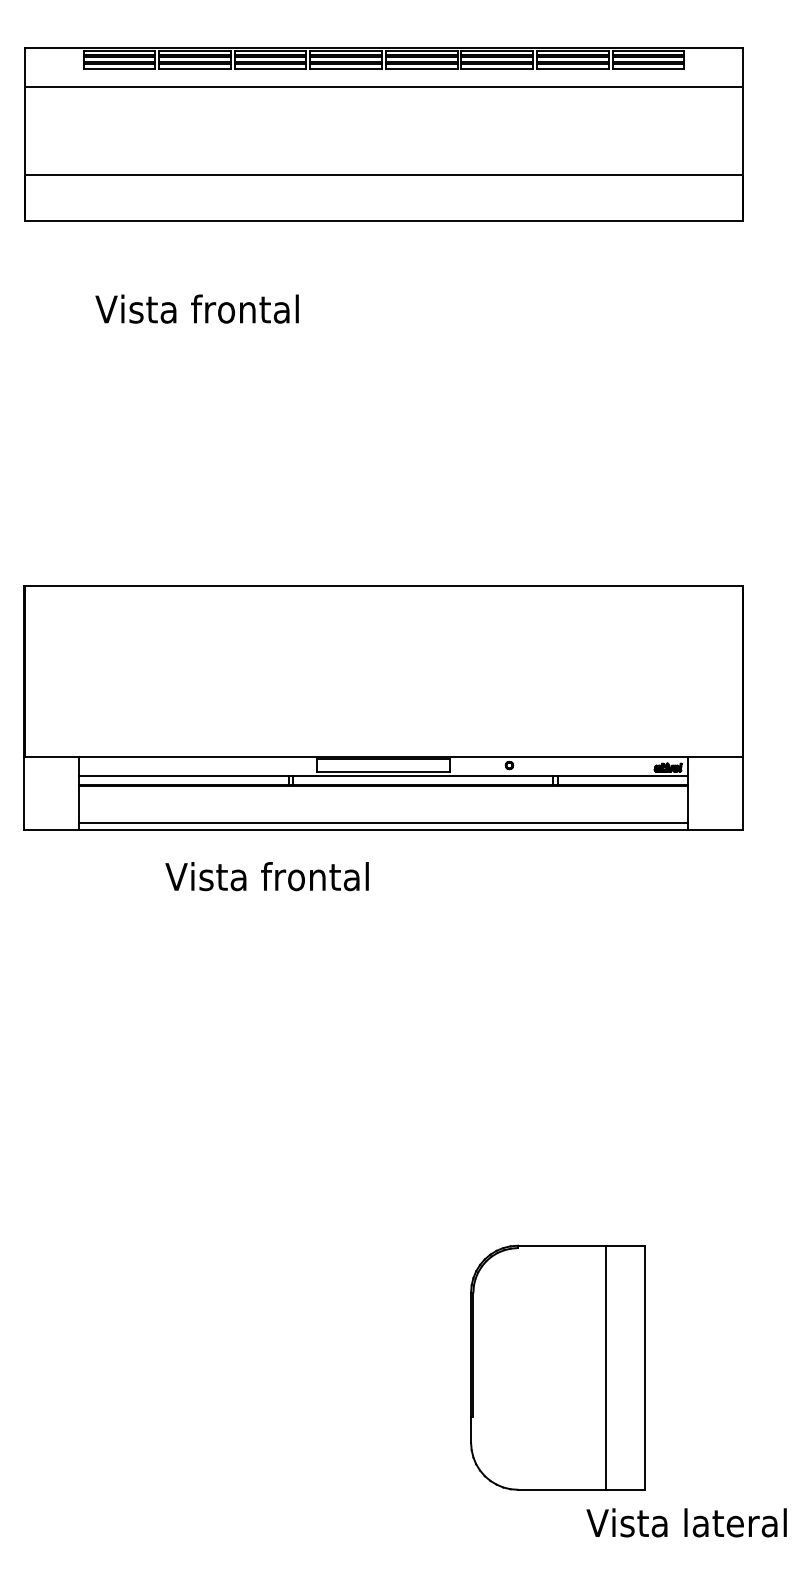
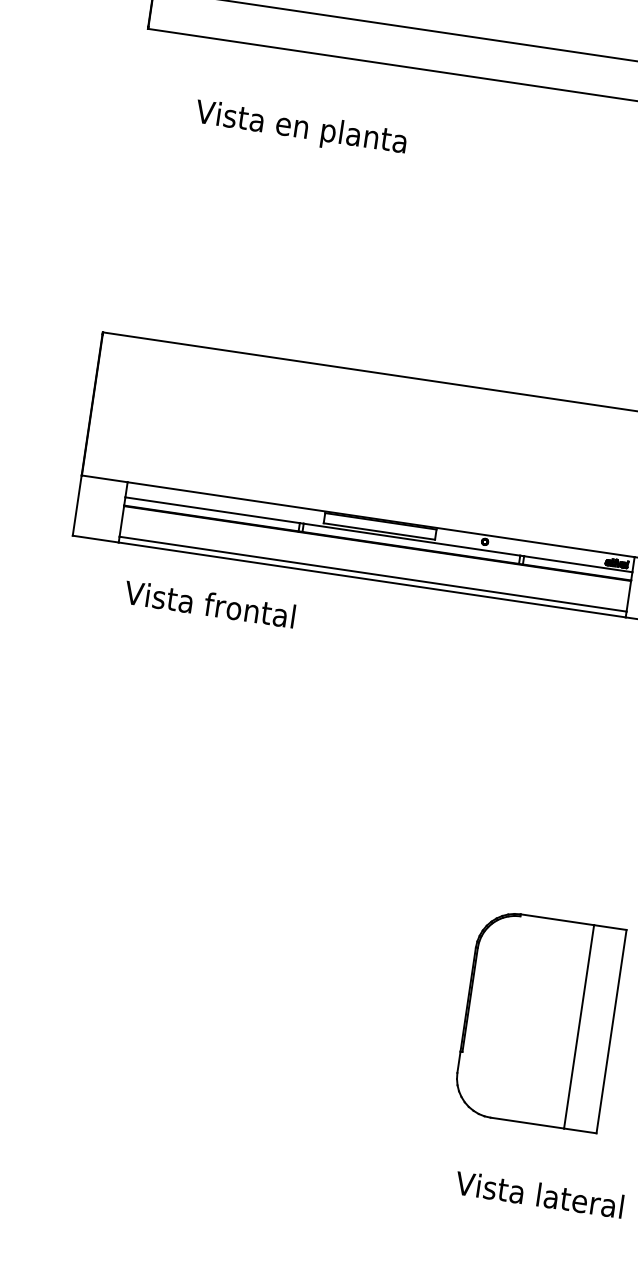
text: (269, 312) -> (340, 134), Vista frontal -> Vista en planta
text: (266, 876) -> (209, 604), moved
part: (557, 1367) -> (538, 1020), moved

